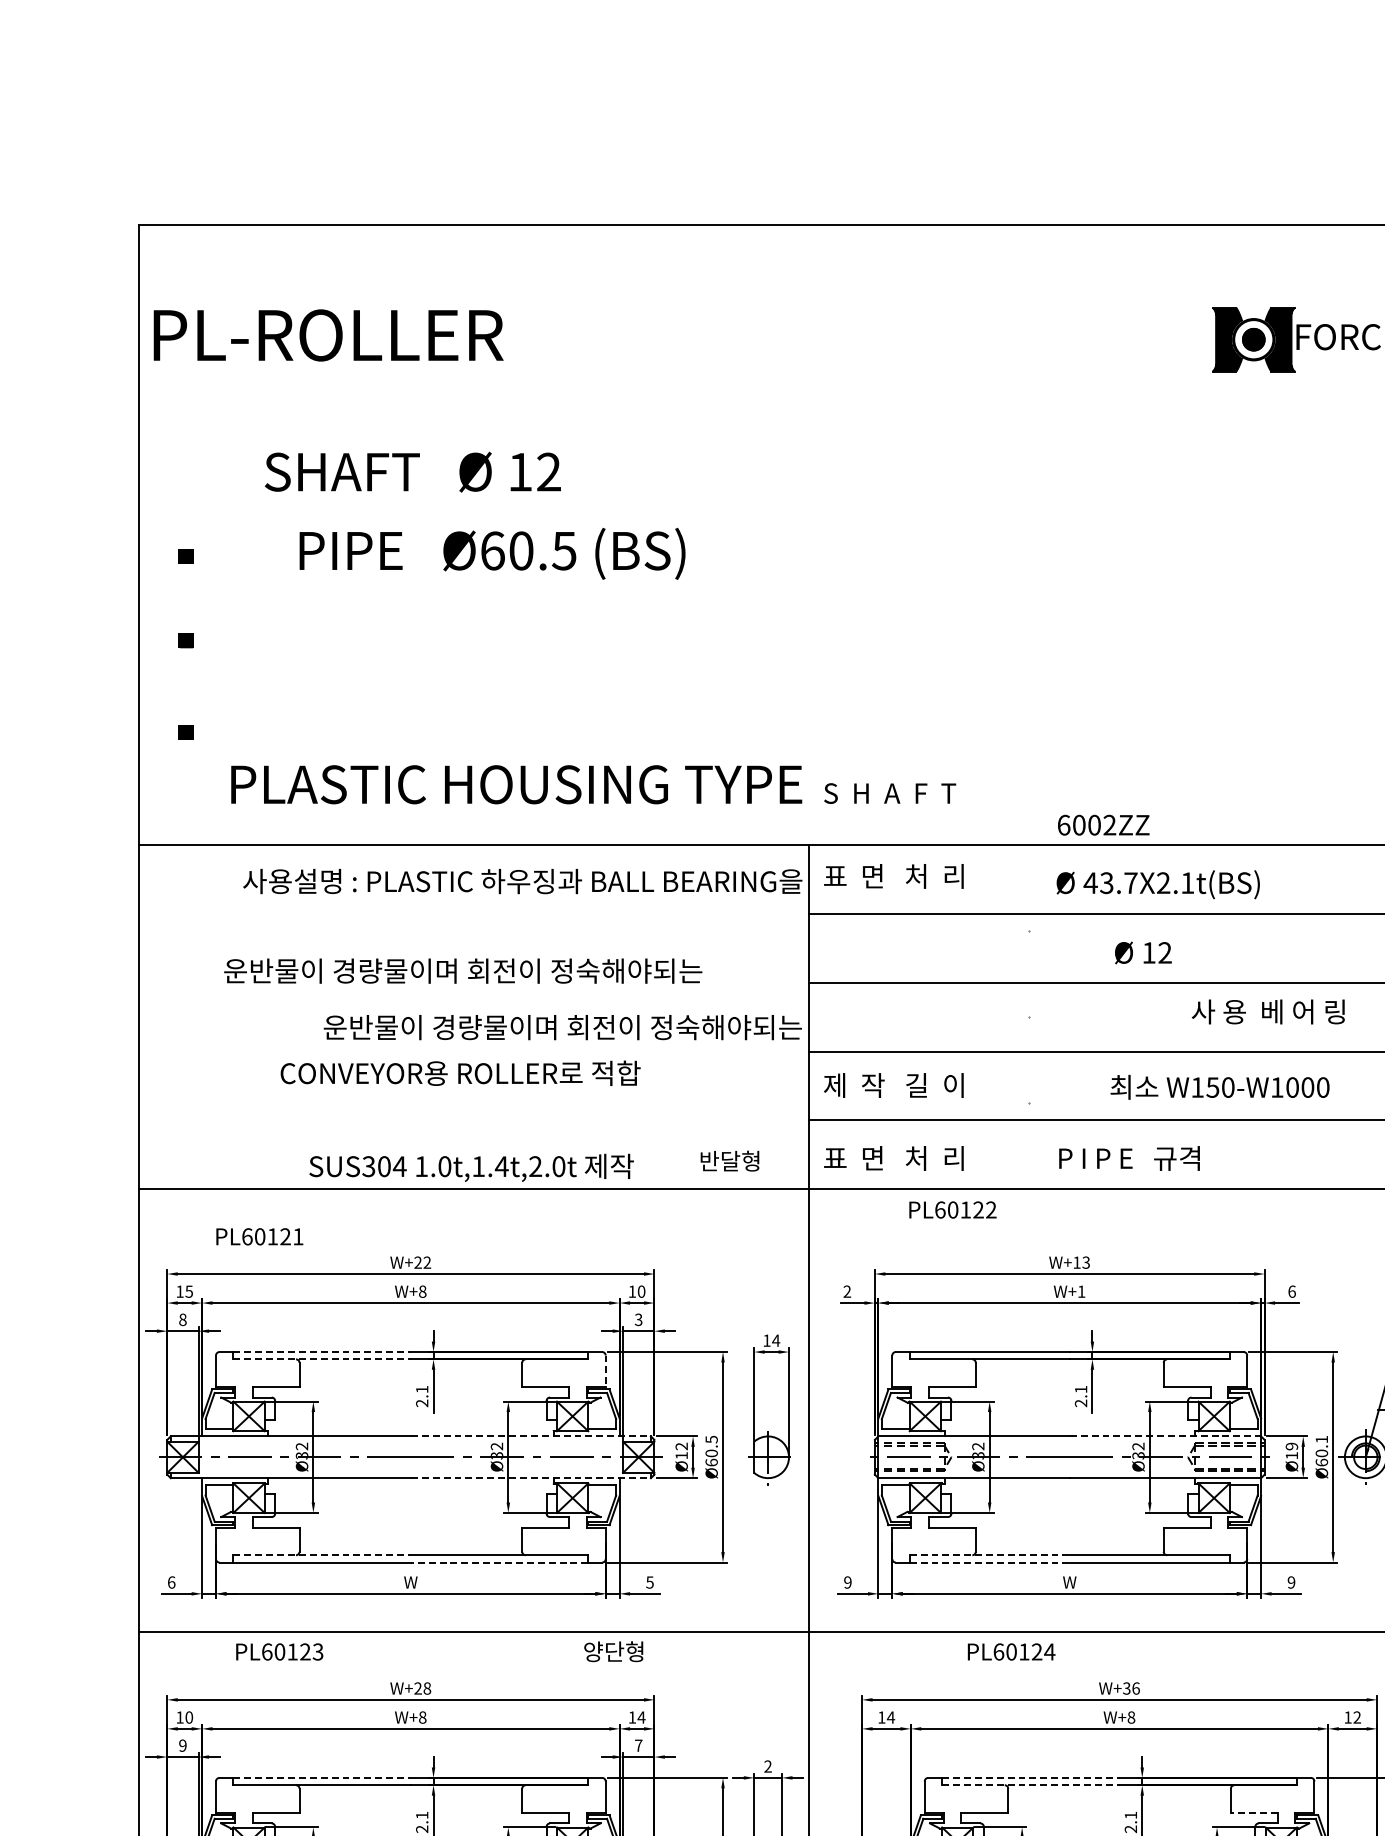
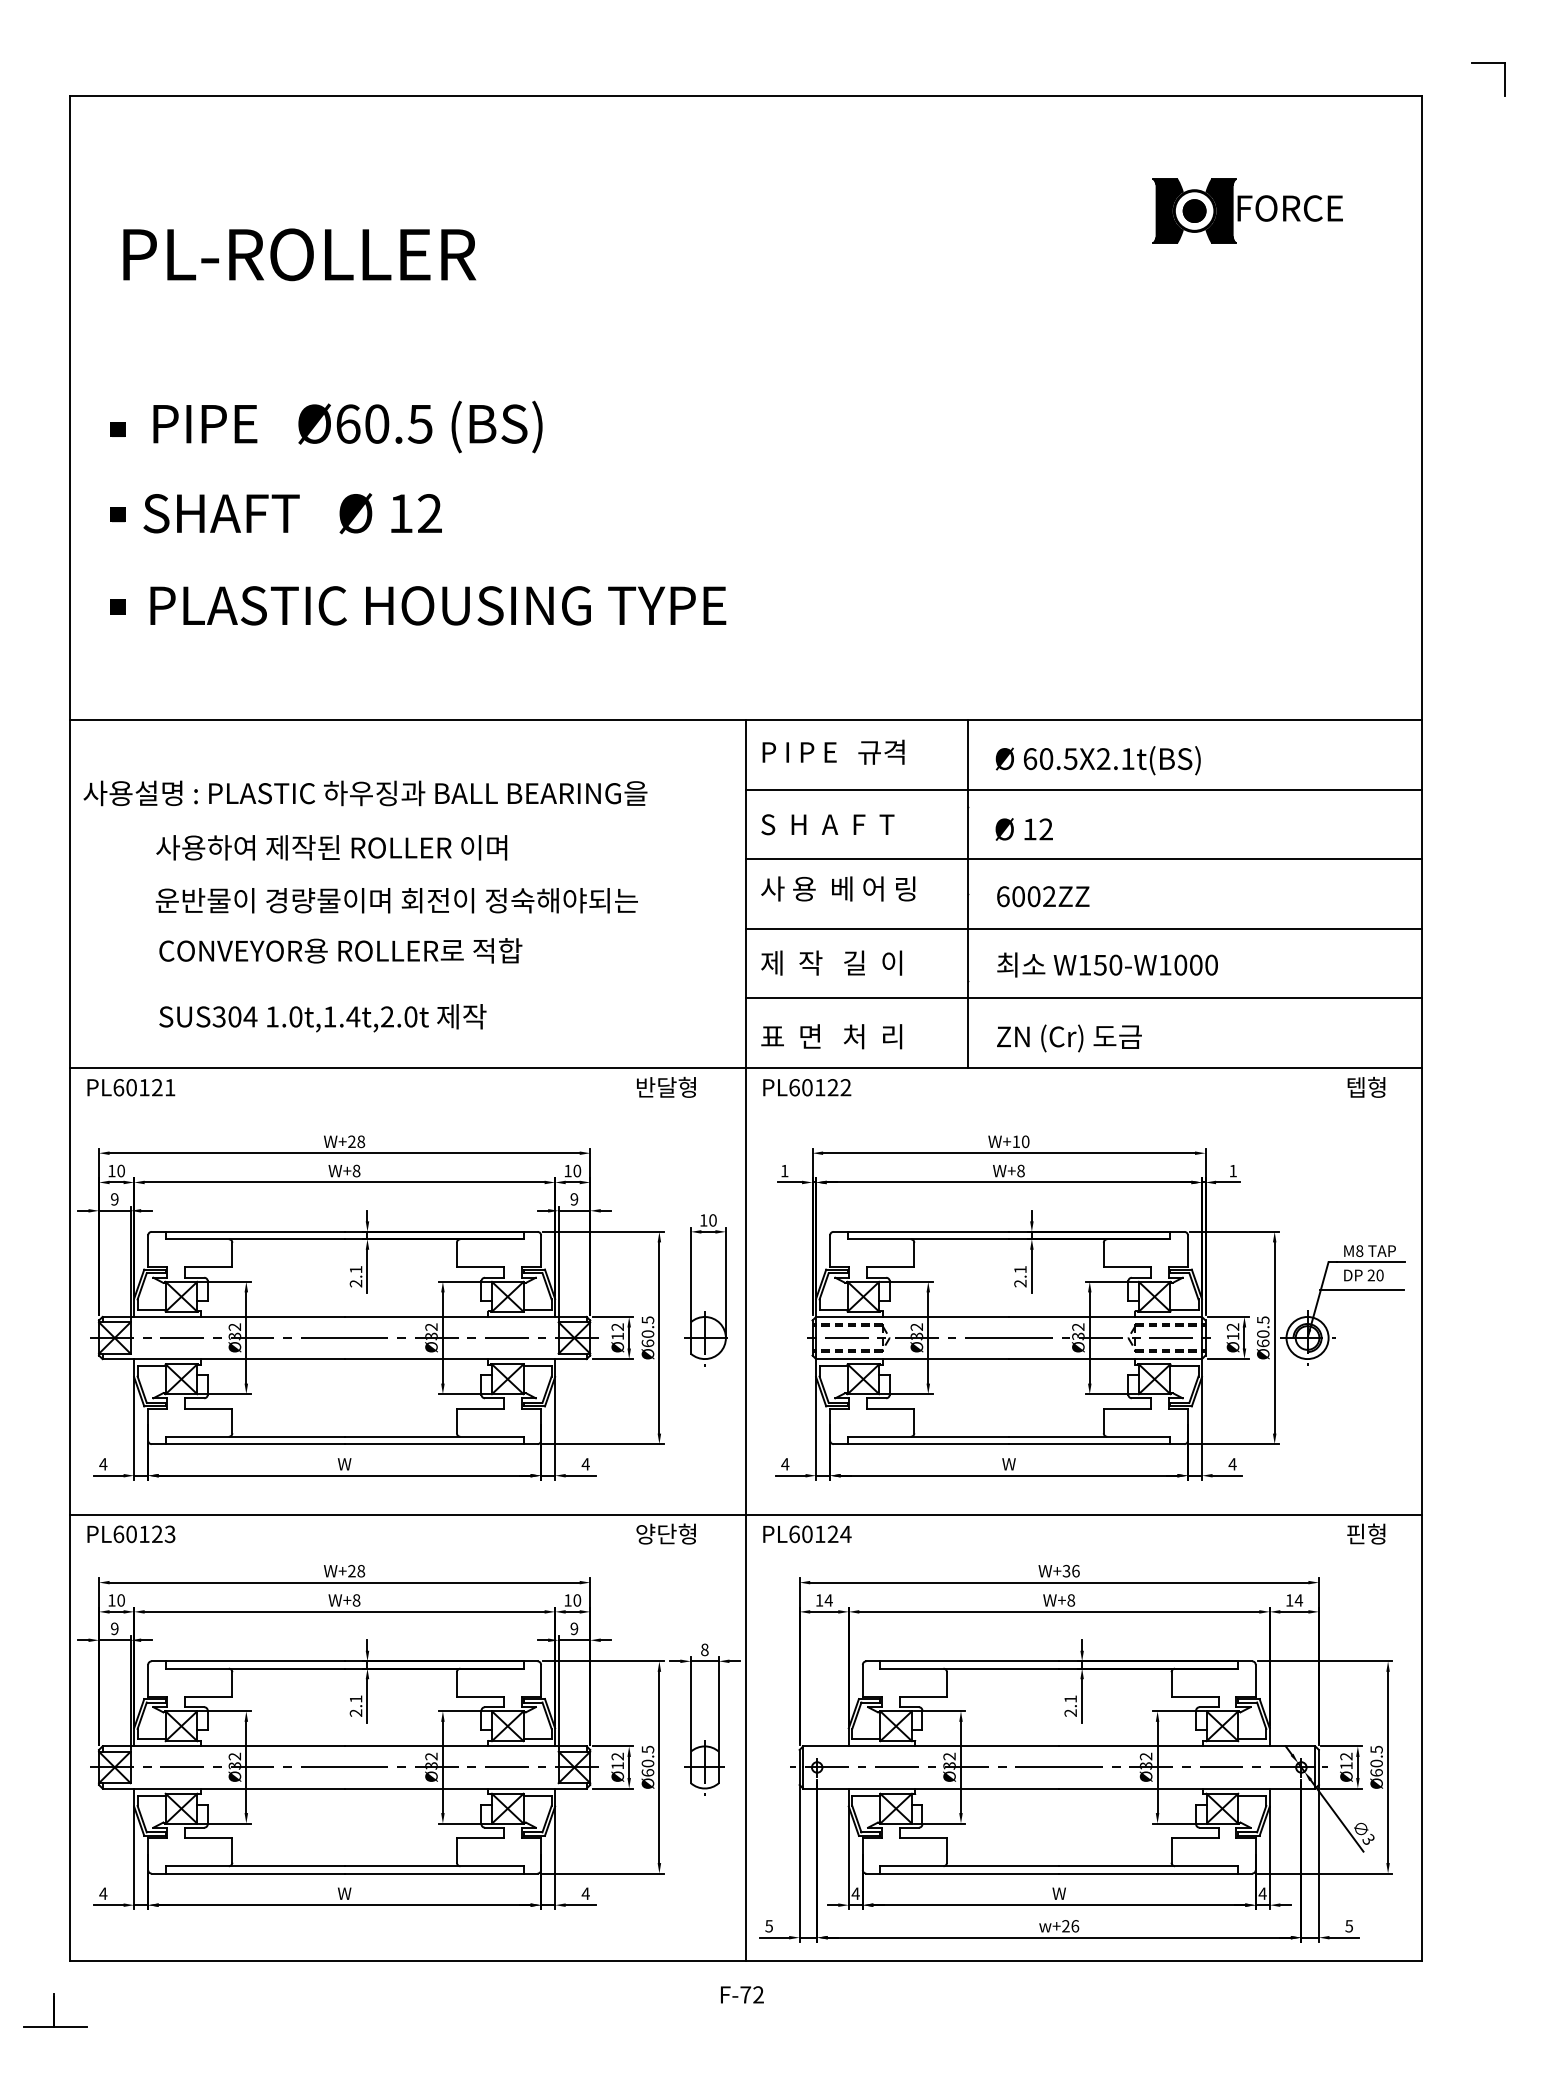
text: (328, 335) -> (299, 254), moved
text: (412, 472) -> (292, 513), moved
text: (492, 553) -> (347, 426), moved
text: (516, 784) -> (438, 605), moved
text: (889, 793) -> (827, 824), moved
text: (1103, 825) -> (1043, 896), moved
text: (894, 875) -> (832, 751), 표  면   처  리 -> P I P E   규격
text: (522, 881) -> (365, 793), moved
text: (1109, 883) -> (1049, 759), 43.7X2.1t(BS) -> 60.5X2.1t(BS)
text: (1142, 952) -> (1023, 829), moved
text: (463, 970) -> (397, 847), 운반물이 경량물이며 회전이 정숙해야되는 -> 사용하여 제작된 ROLLER 이며
text: (1268, 1011) -> (838, 888), moved
line: (1029, 1016) -> (968, 893), added
text: (562, 1027) -> (396, 900), moved
text: (460, 1072) -> (340, 950), moved
text: (1219, 1086) -> (1107, 964), moved
text: (730, 1160) -> (666, 1086), moved
text: (1129, 1160) -> (1069, 1038), P I P E   규격 -> ZN (Cr) 도금
text: (471, 1168) -> (322, 1018), moved
text: (953, 1209) -> (807, 1087), moved
text: (259, 1236) -> (131, 1087), moved
text: (427, 1262) -> (361, 1141), W+22 -> W+28
text: (1086, 1262) -> (1025, 1141), W+13 -> W+10
text: (188, 1291) -> (120, 1170), 15 -> 10
text: (847, 1291) -> (784, 1170), 2 -> 1
text: (1081, 1291) -> (1020, 1170), W+1 -> W+8
text: (1292, 1291) -> (1233, 1170), 6 -> 1
text: (182, 1319) -> (114, 1199), 8 -> 9
text: (638, 1319) -> (574, 1199), 3 -> 9
text: (775, 1340) -> (712, 1220), 14 -> 10
line: (322, 1351) -> (255, 1231), dashed -> solid
line: (322, 1359) -> (255, 1239), dashed -> solid
line: (606, 1371) -> (541, 1251), dashed -> solid
line: (531, 1435) -> (466, 1316), dashed -> solid
line: (1166, 1435) -> (1106, 1316), dashed -> solid
text: (1322, 1438) -> (1263, 1319), Ø60.1 -> Ø60.5
text: (1292, 1445) -> (1233, 1326), Ø19 -> Ø12
line: (531, 1478) -> (466, 1359), dashed -> solid
line: (322, 1554) -> (255, 1436), dashed -> solid
line: (989, 1554) -> (928, 1436), dashed -> solid
line: (498, 1562) -> (433, 1444), dashed -> solid
line: (989, 1562) -> (928, 1444), dashed -> solid
text: (171, 1582) -> (103, 1464), 6 -> 4
text: (649, 1582) -> (585, 1464), 5 -> 4
text: (848, 1582) -> (785, 1464), 9 -> 4
text: (1291, 1582) -> (1232, 1464), 9 -> 4
text: (613, 1651) -> (665, 1533), moved
text: (279, 1652) -> (131, 1534), moved
text: (1011, 1652) -> (807, 1534), moved
text: (641, 1717) -> (577, 1600), 14 -> 10
text: (1356, 1717) -> (1298, 1600), 12 -> 14
text: (638, 1745) -> (574, 1628), 7 -> 9
text: (767, 1766) -> (704, 1649), 2 -> 8
line: (322, 1778) -> (255, 1661), dashed -> solid
line: (1031, 1778) -> (970, 1661), dashed -> solid
line: (1031, 1785) -> (970, 1668), dashed -> solid
line: (1254, 1812) -> (1195, 1696), dashed -> solid

